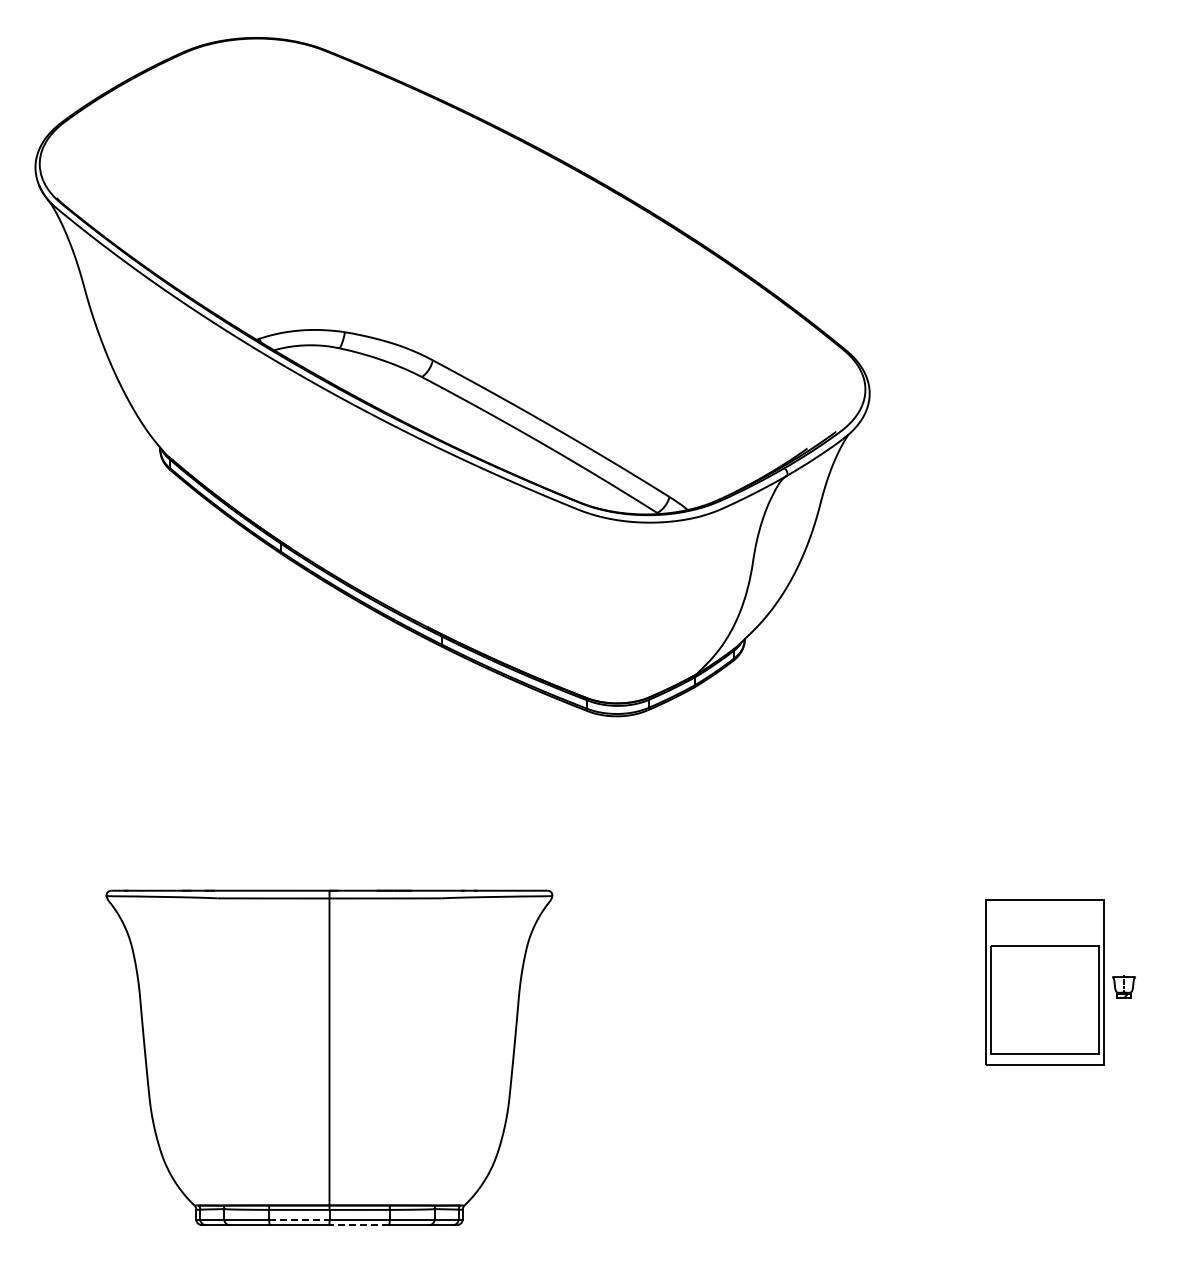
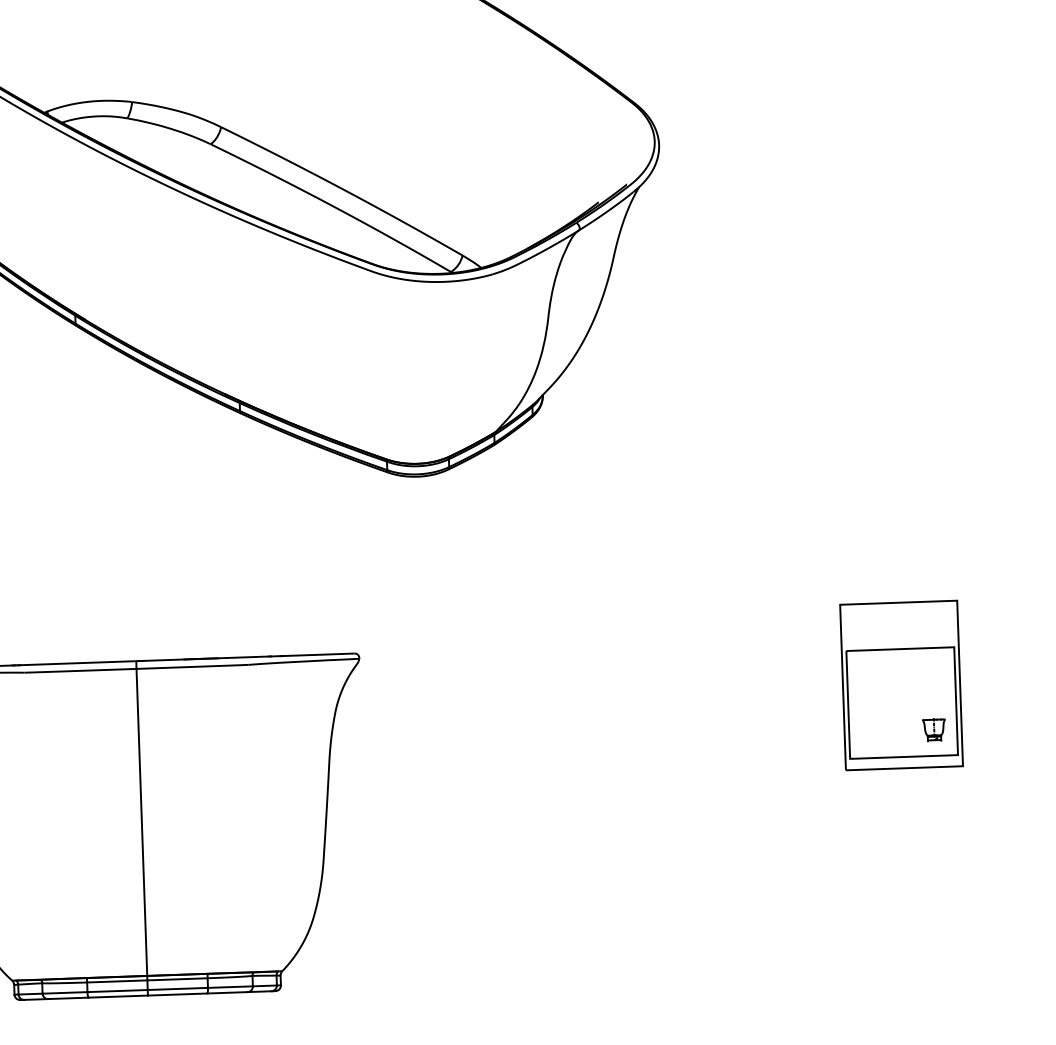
part: (1044, 982) -> (901, 685), moved
line: (299, 1219) -> (117, 991), dashed -> solid
line: (359, 1225) -> (177, 994), dashed -> solid

